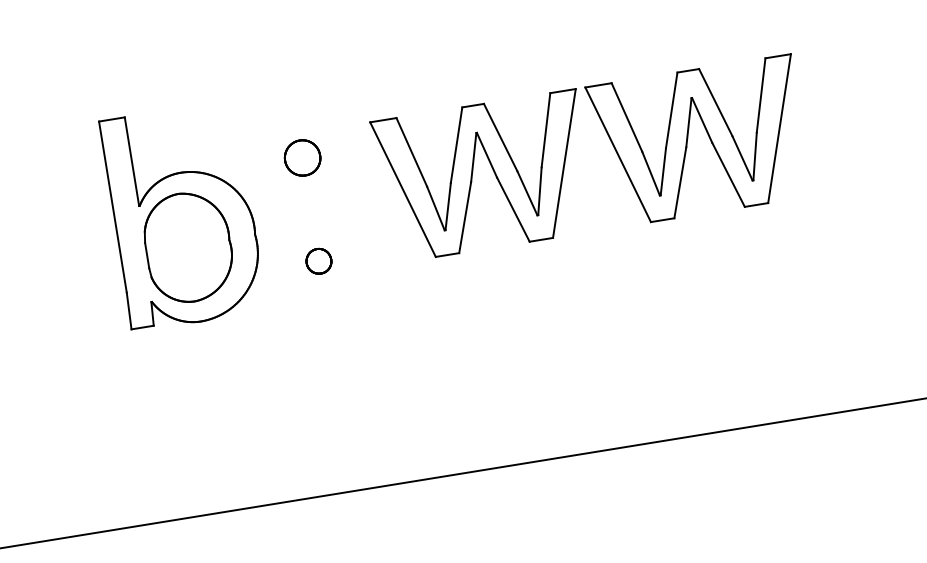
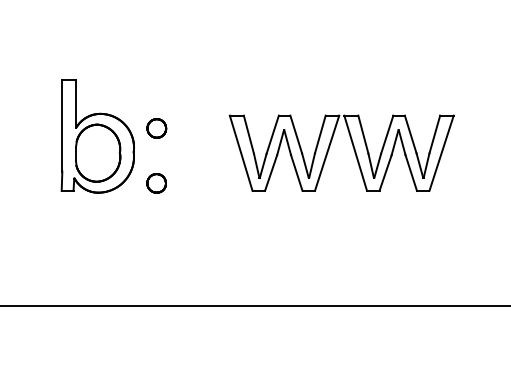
part: (613, 150) -> (353, 150), moved
part: (182, 216) -> (97, 136), moved
part: (318, 261) -> (156, 183), size x1.43

